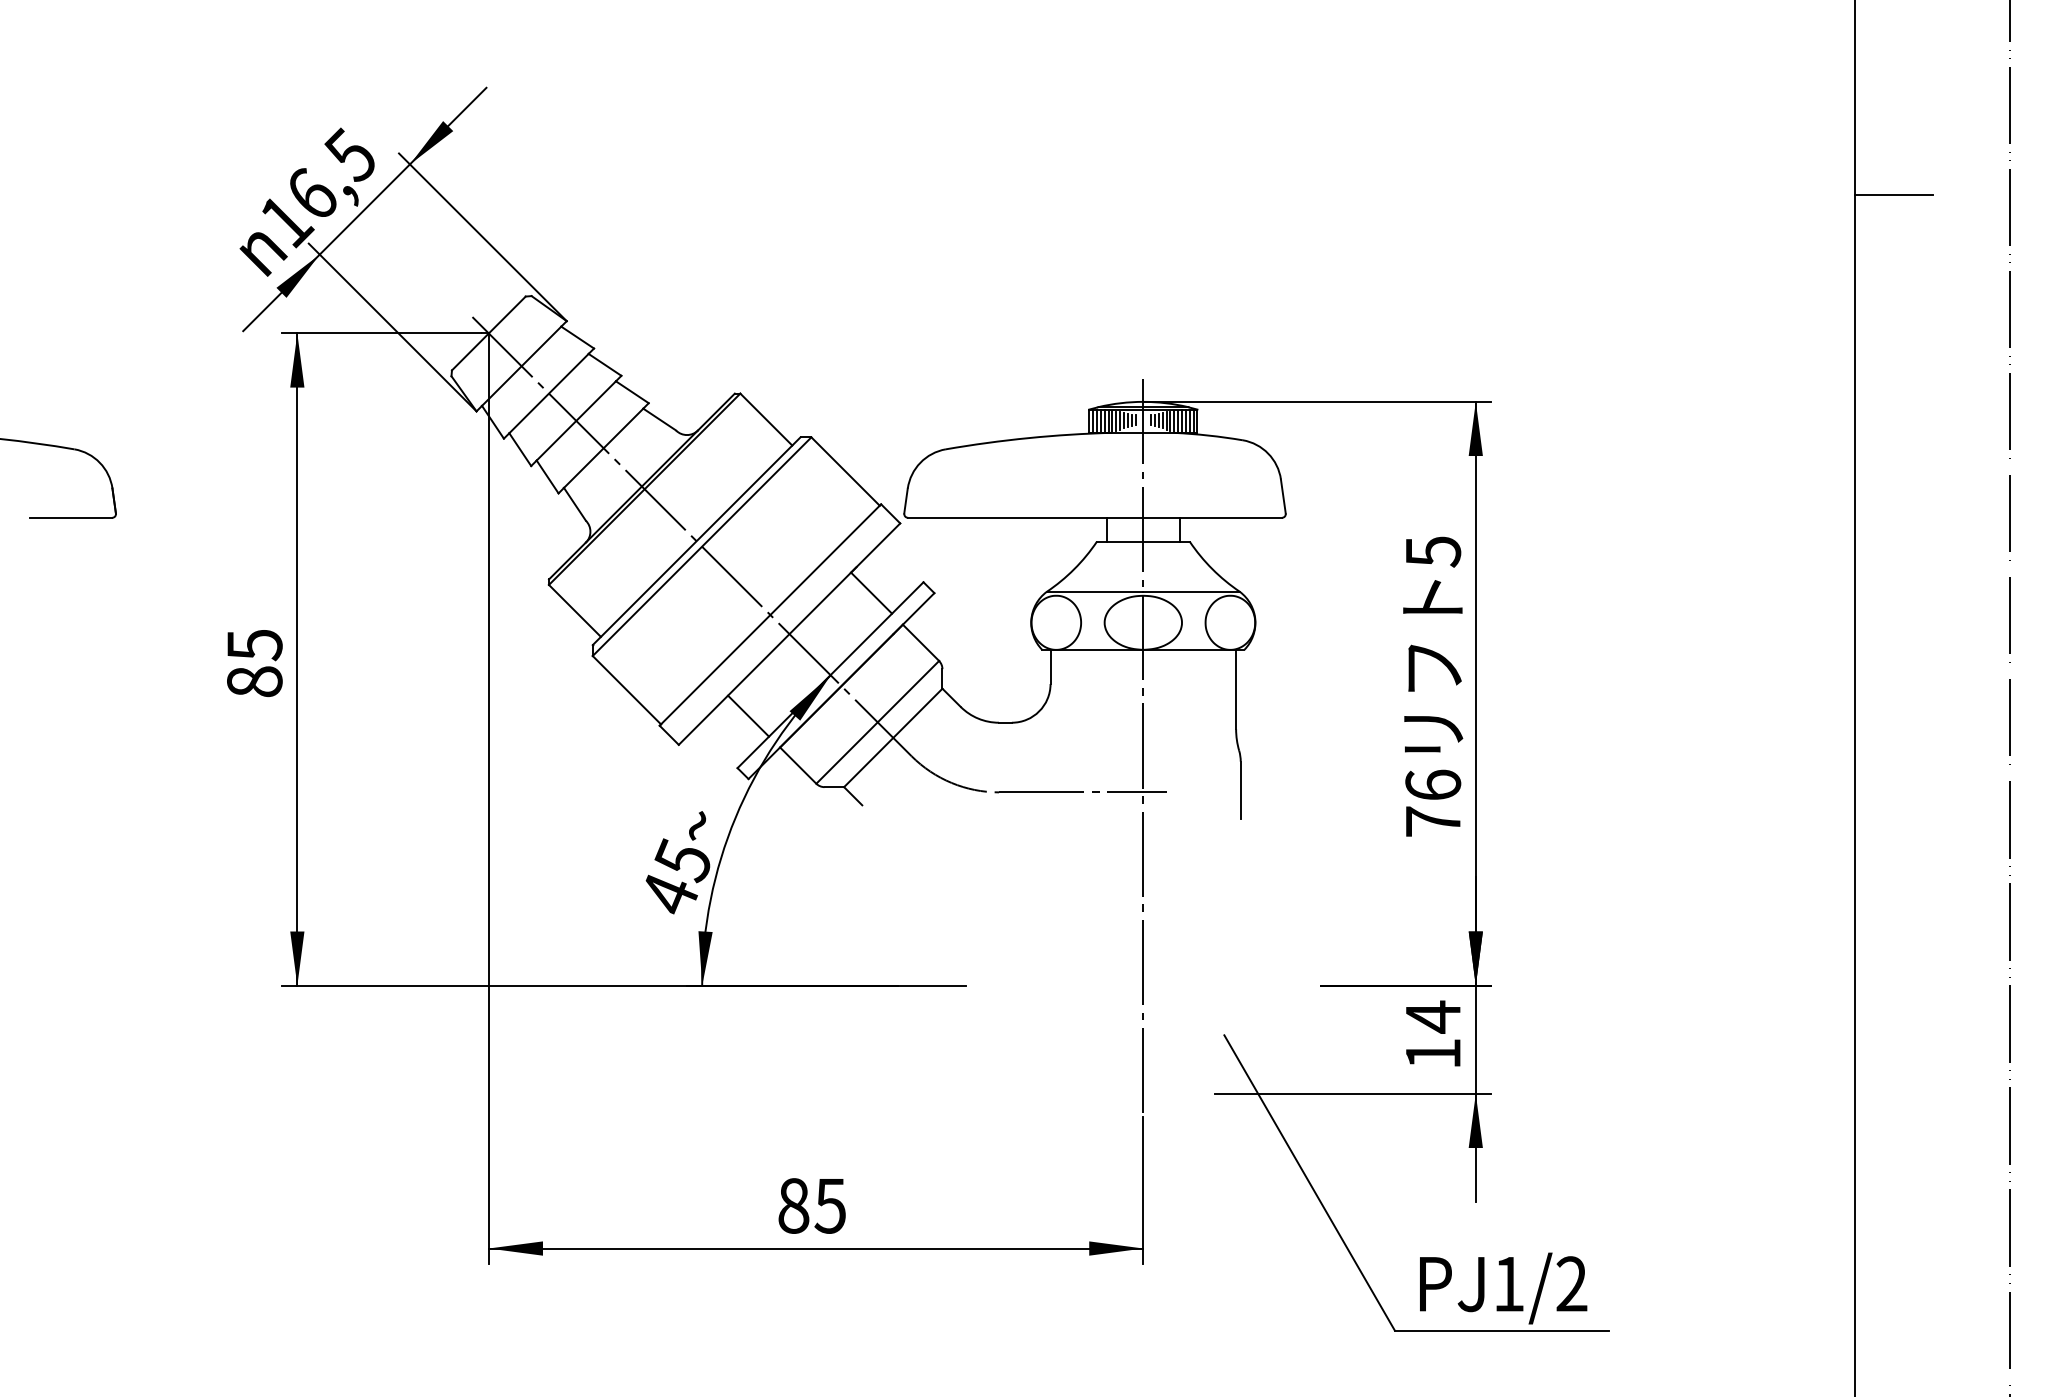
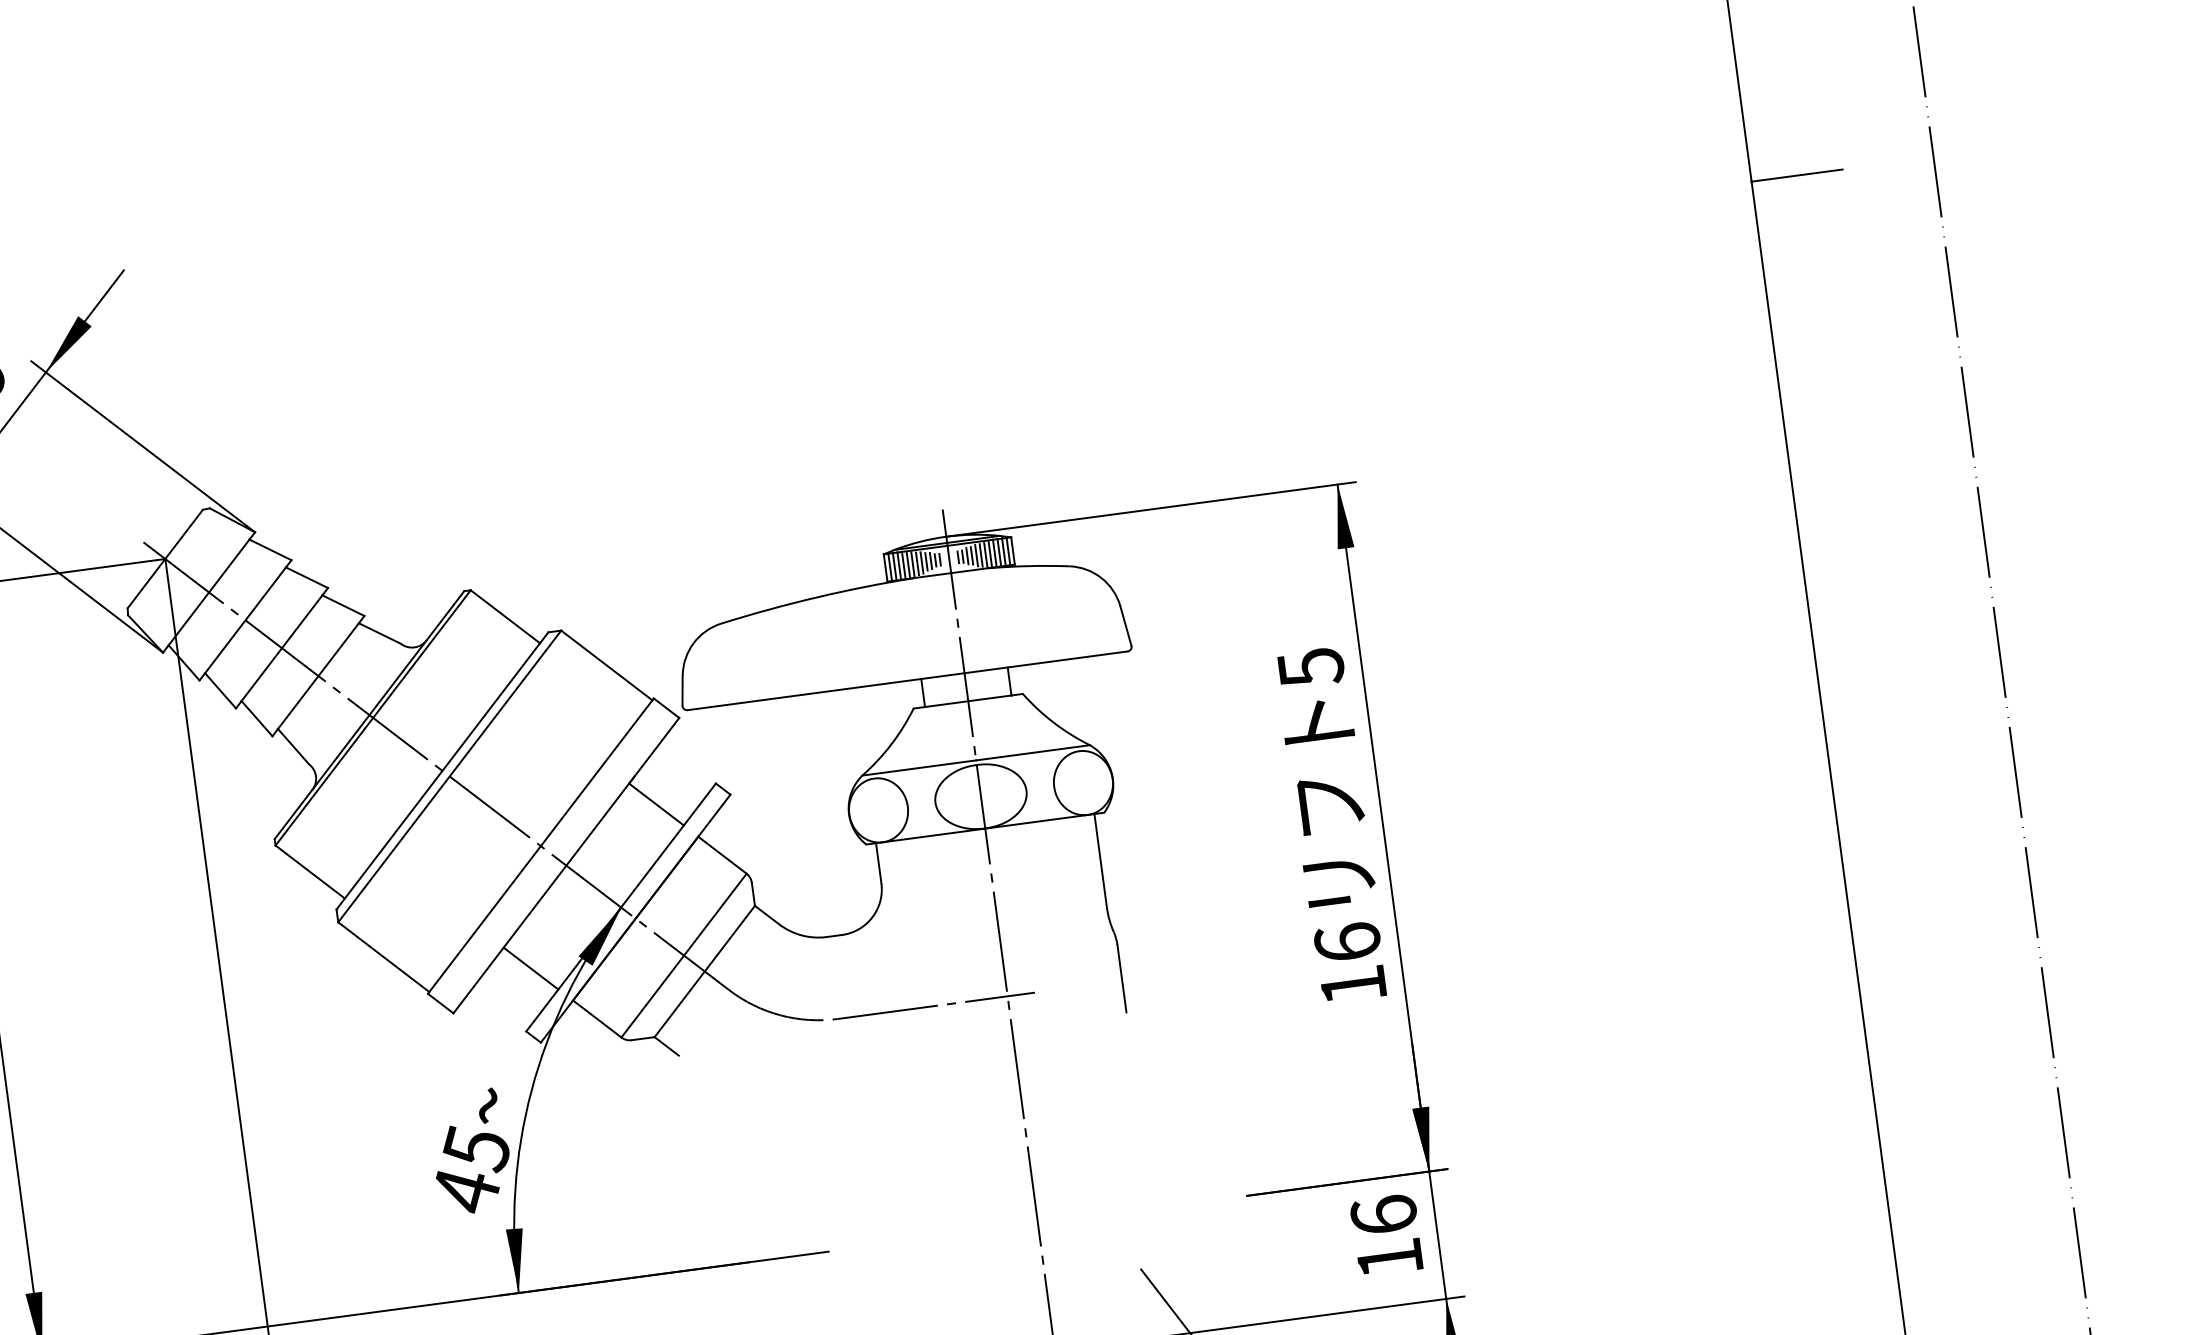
text: (1433, 821) -> (1353, 985), 76 -> 16
text: (1433, 1016) -> (1384, 1214), 14 -> 16

